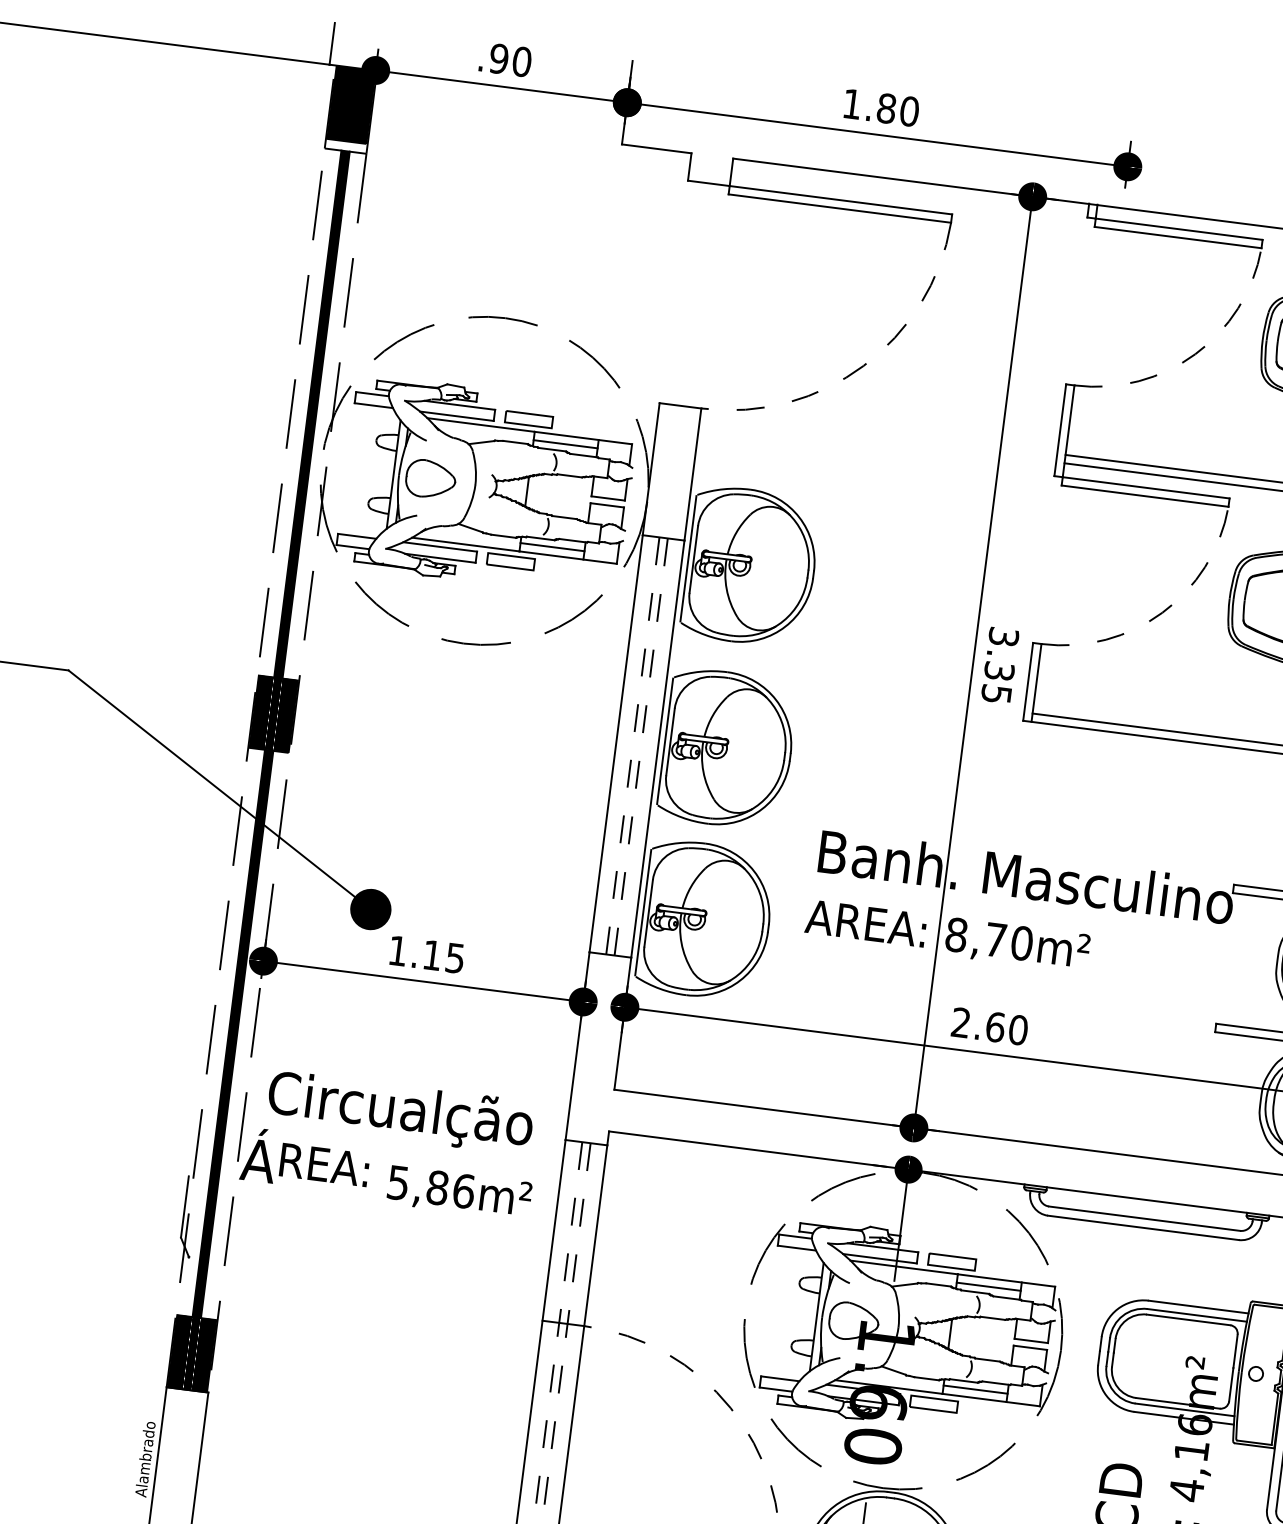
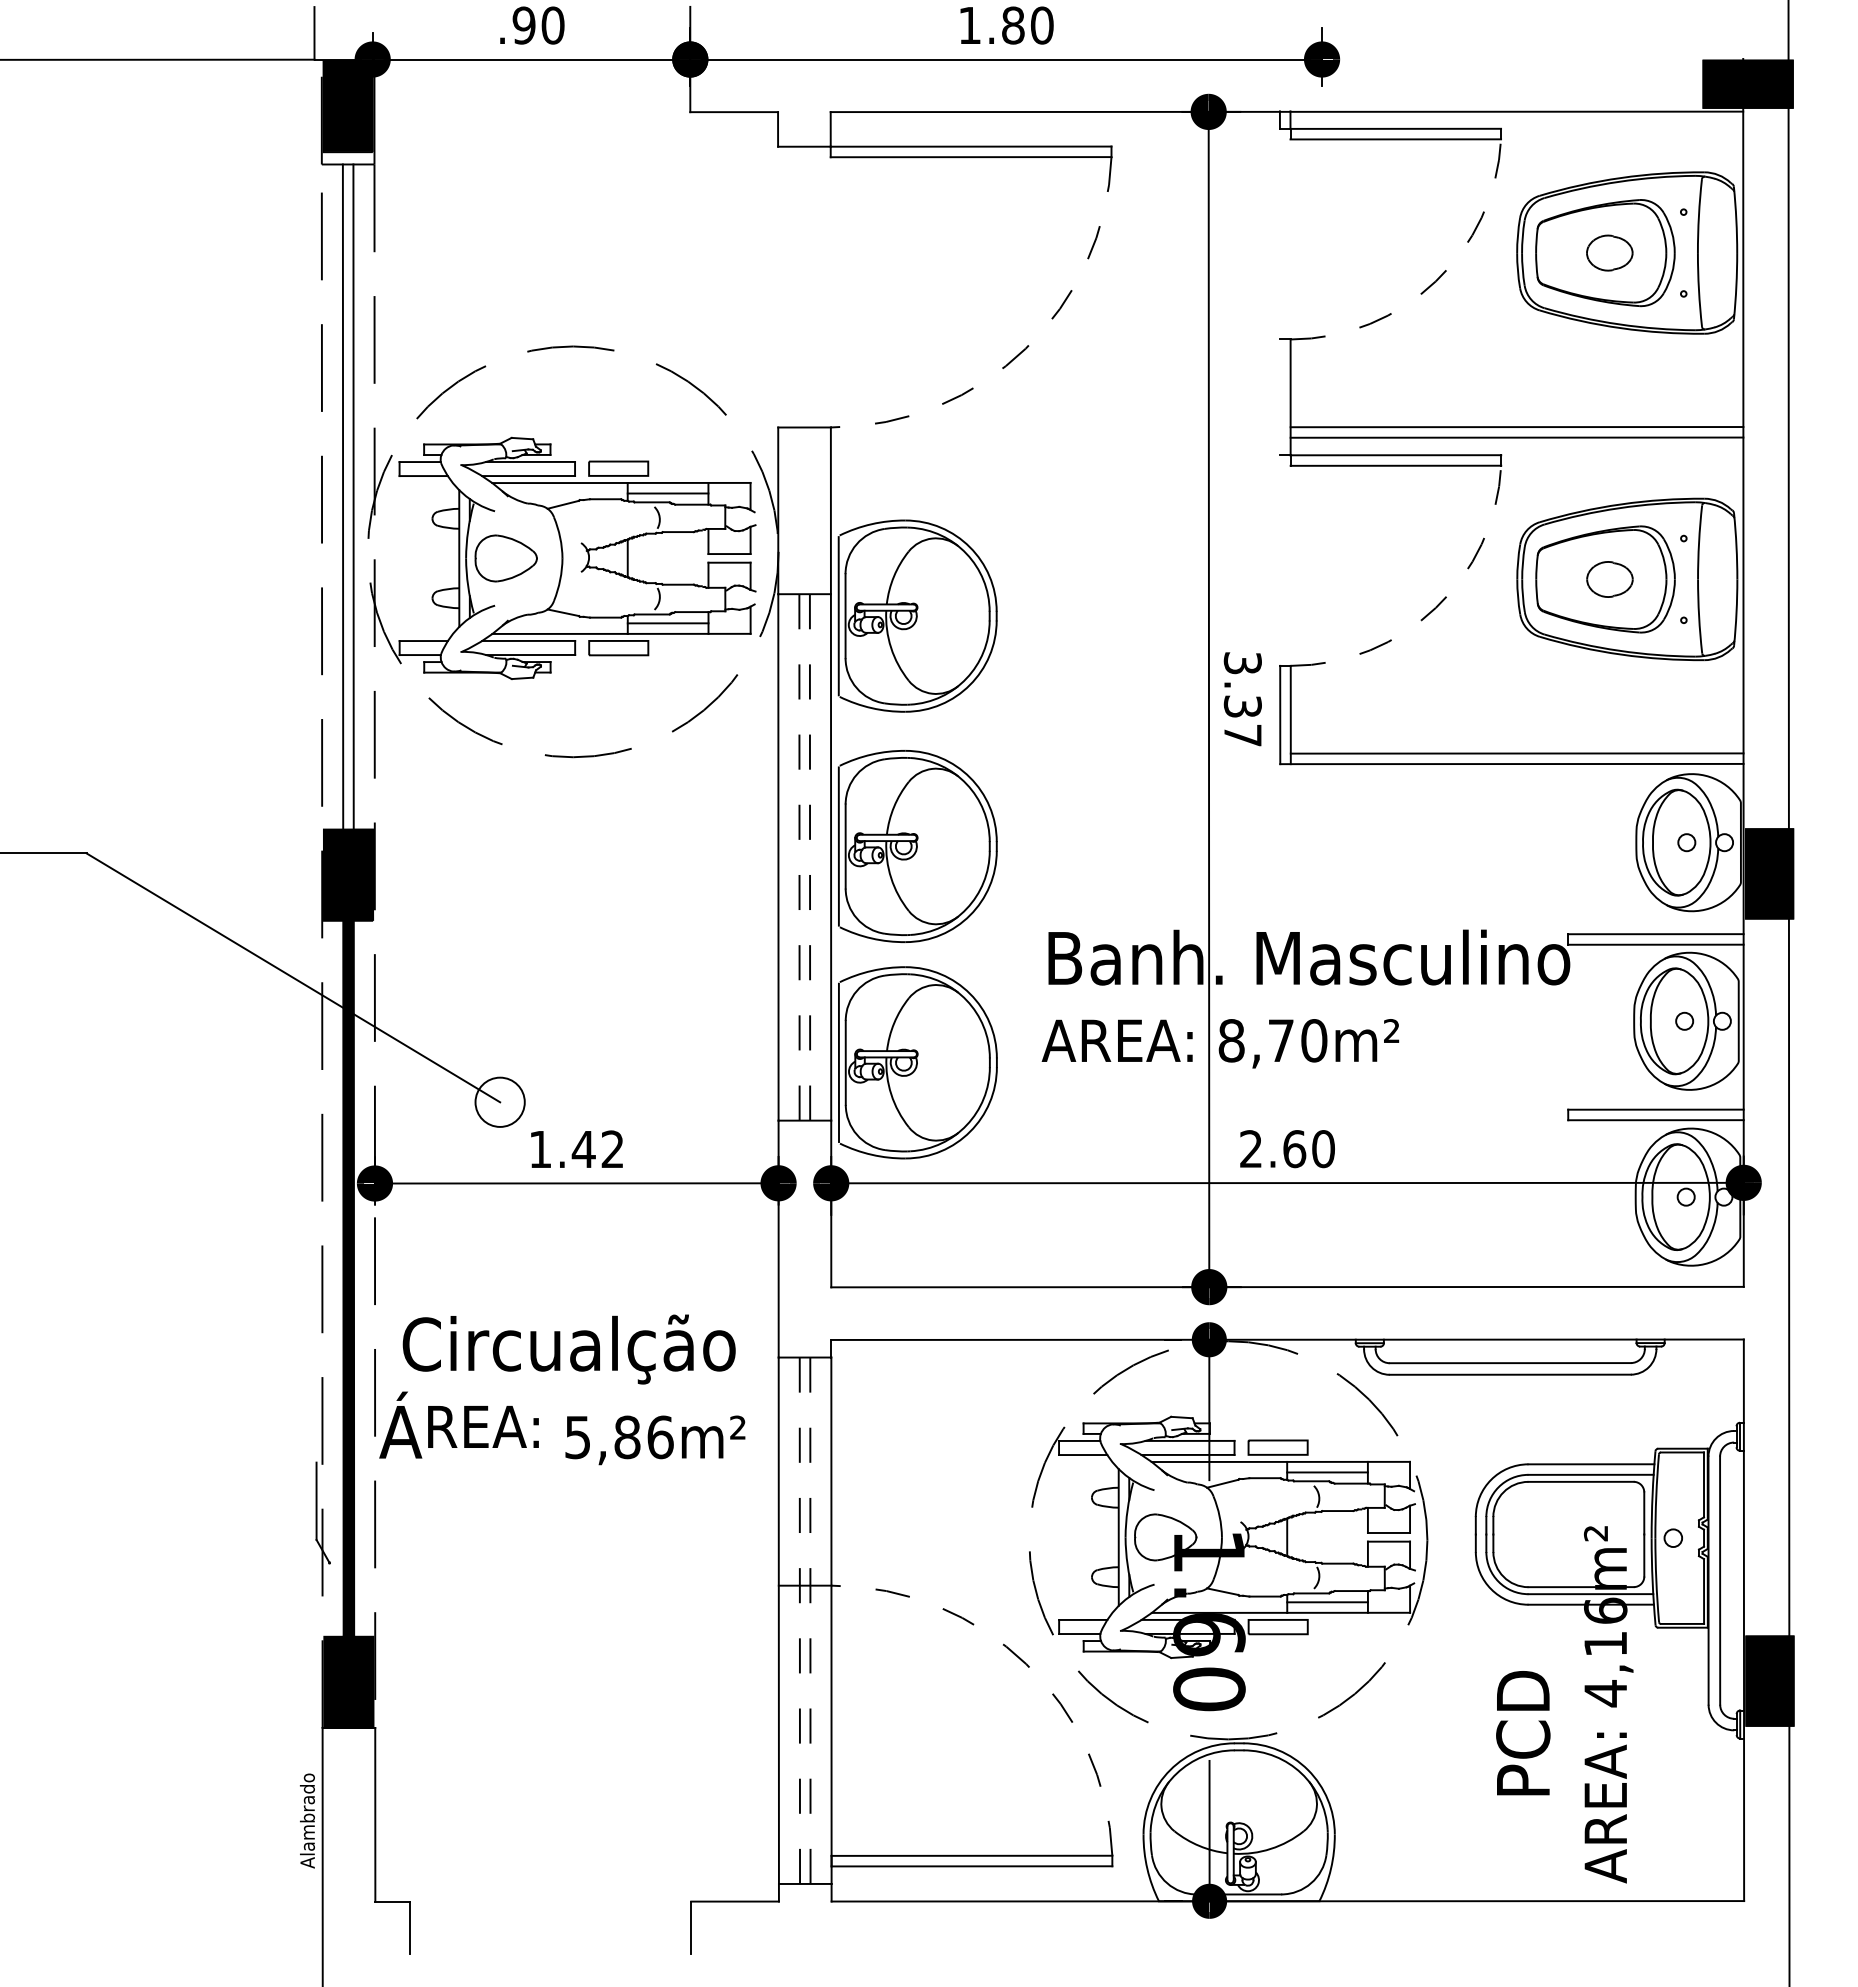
fill: (311, 414) -> (347, 496), removed
line: (1060, 430) -> (1280, 397), removed
text: (996, 694) -> (1242, 735), 3.35 -> 3.37
fill: (370, 908) -> (499, 1101), removed
text: (443, 956) -> (597, 1149), 1.15 -> 1.42

